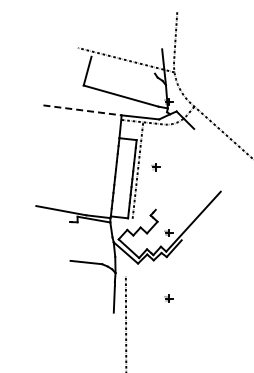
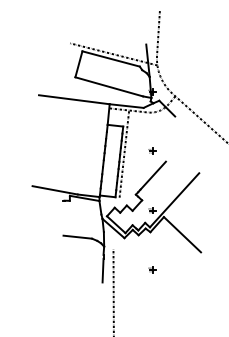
line: (123, 64) -> (111, 58), added
line: (83, 110) -> (75, 99), dashed -> solid
part: (155, 167) -> (151, 151), moved
line: (169, 193) -> (152, 174), added
line: (201, 259) -> (181, 234), added

